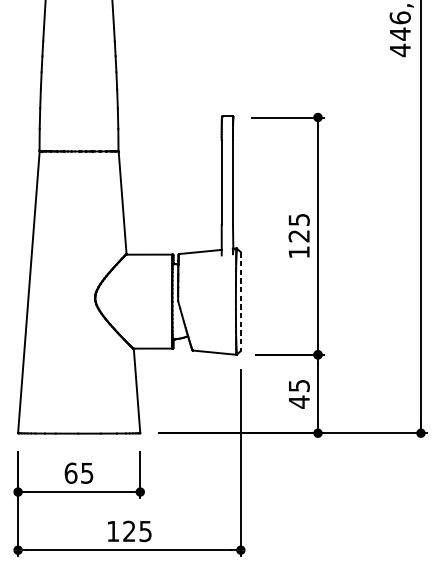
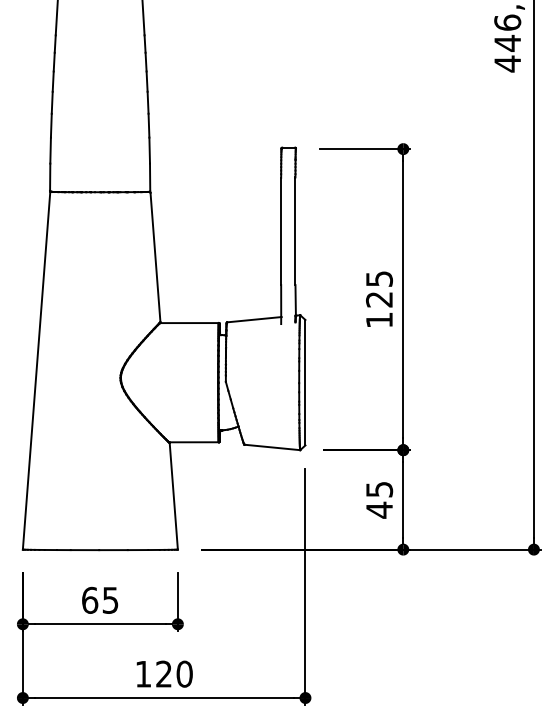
line: (240, 301) -> (305, 382), dashed -> solid
text: (145, 530) -> (184, 673), 125 -> 120

